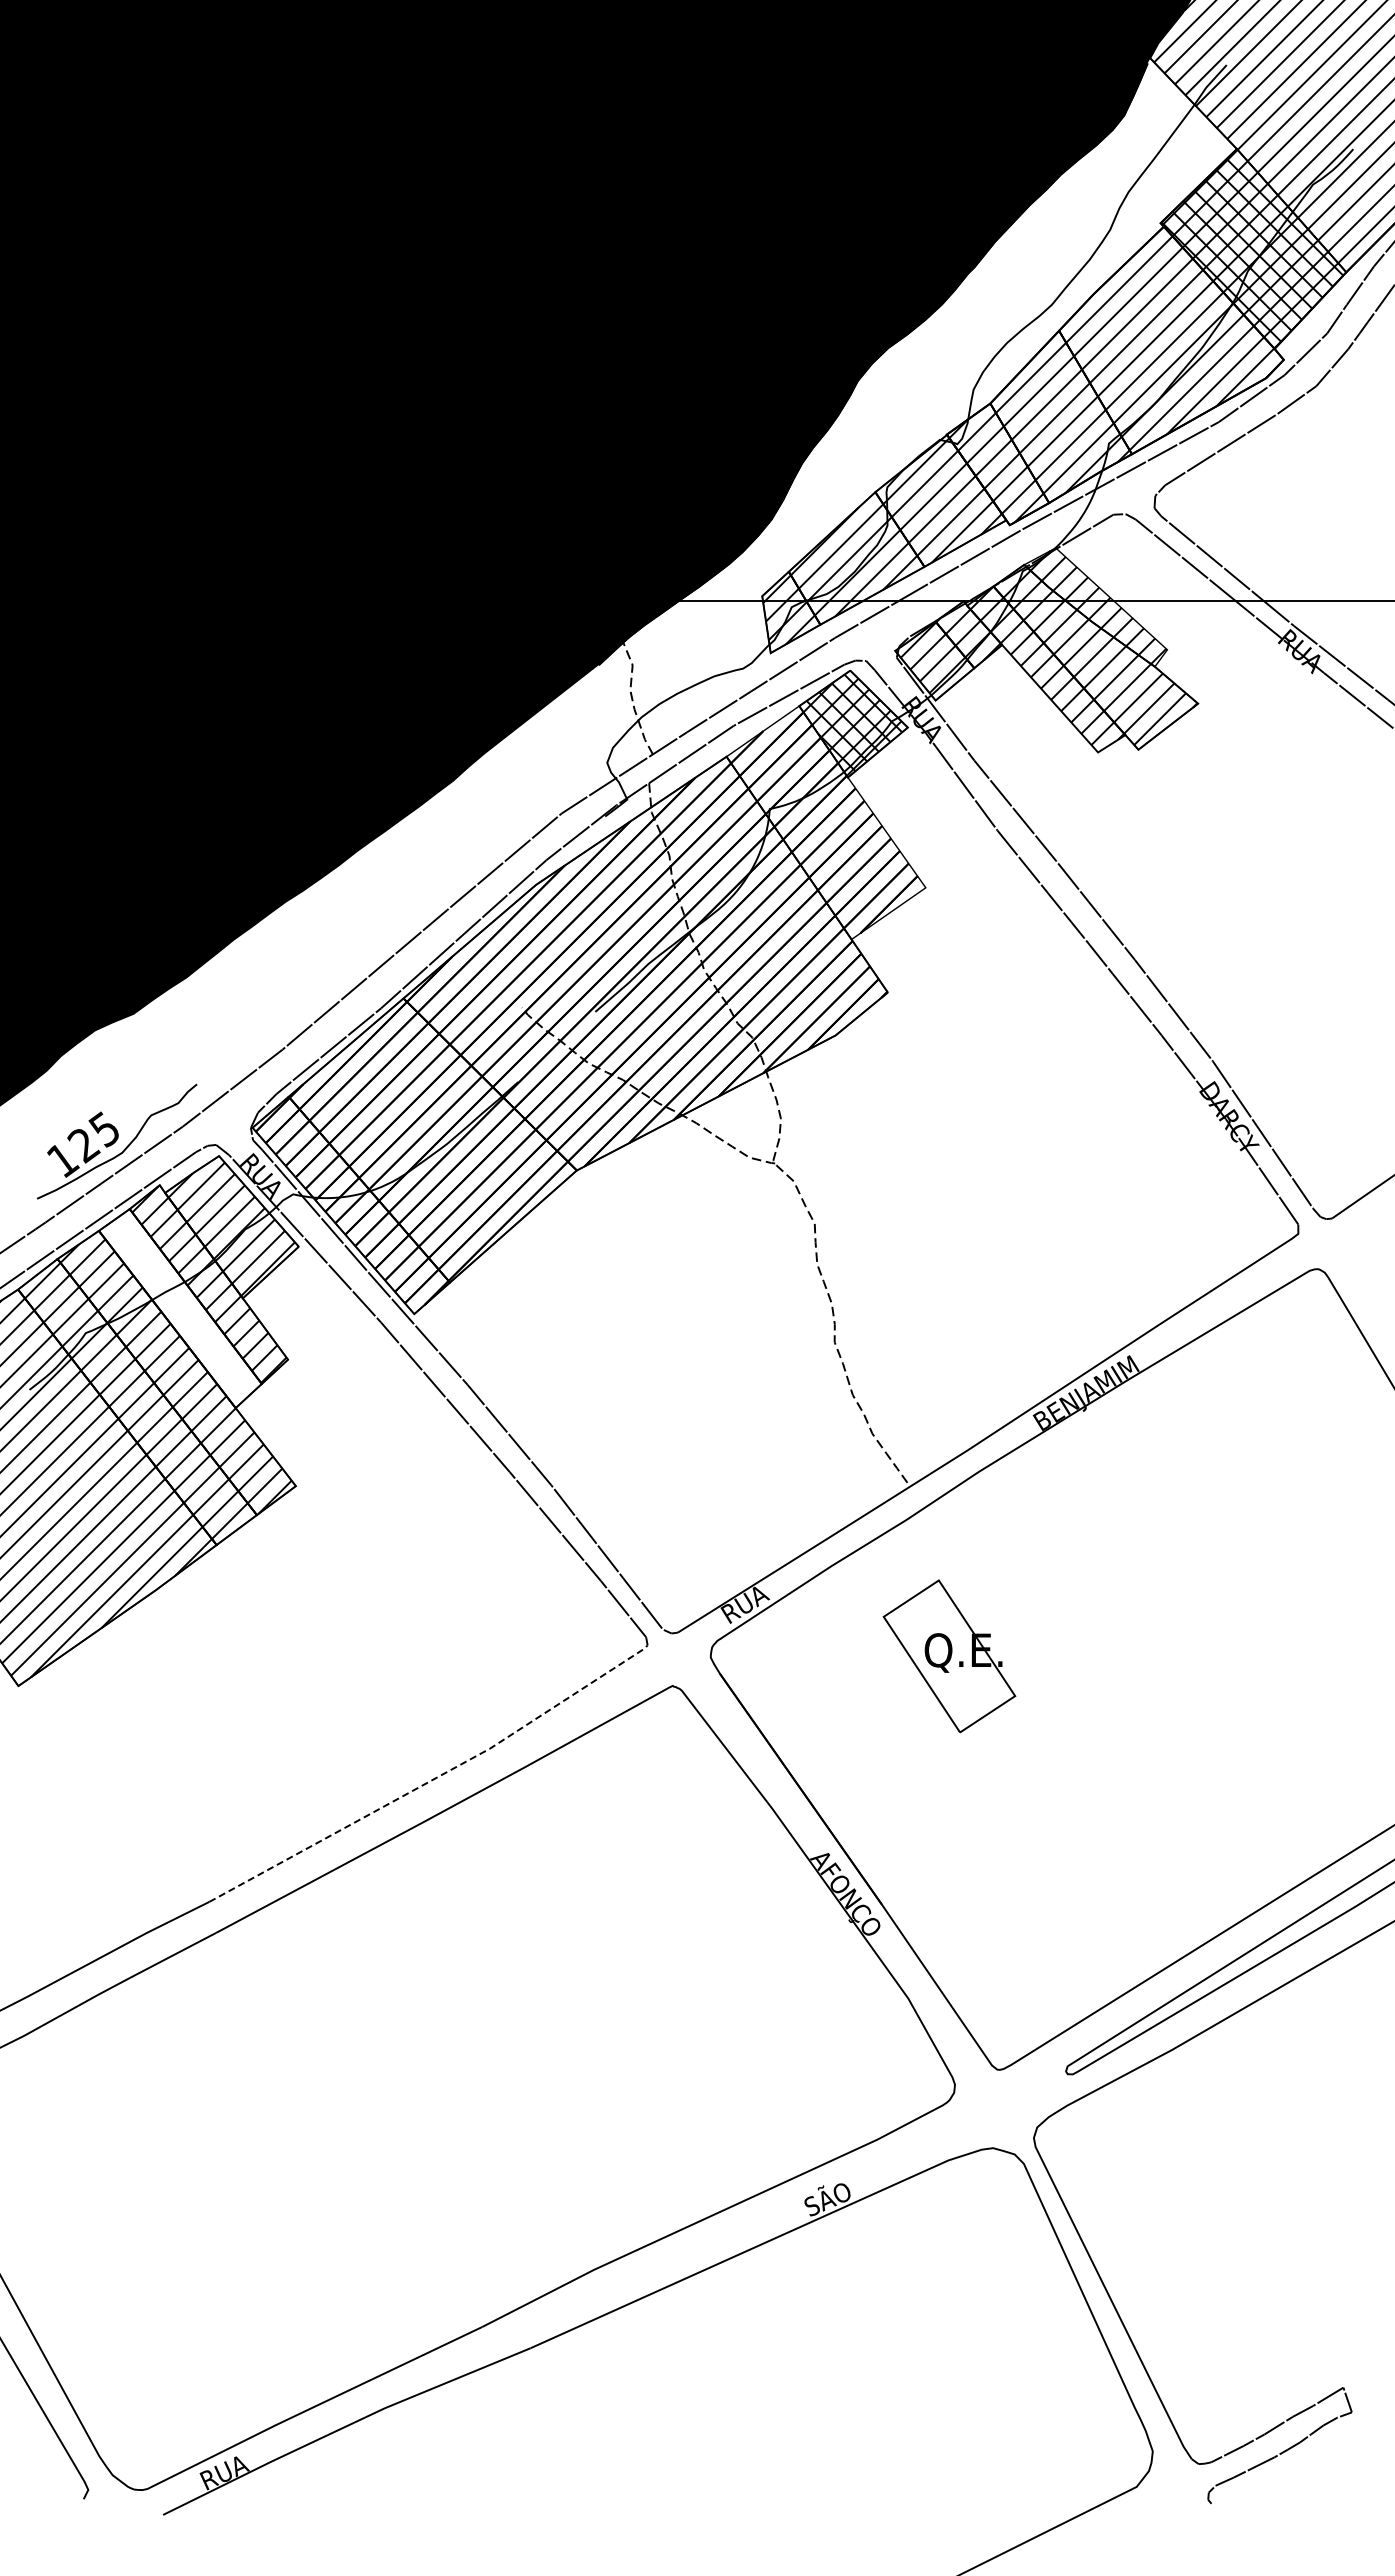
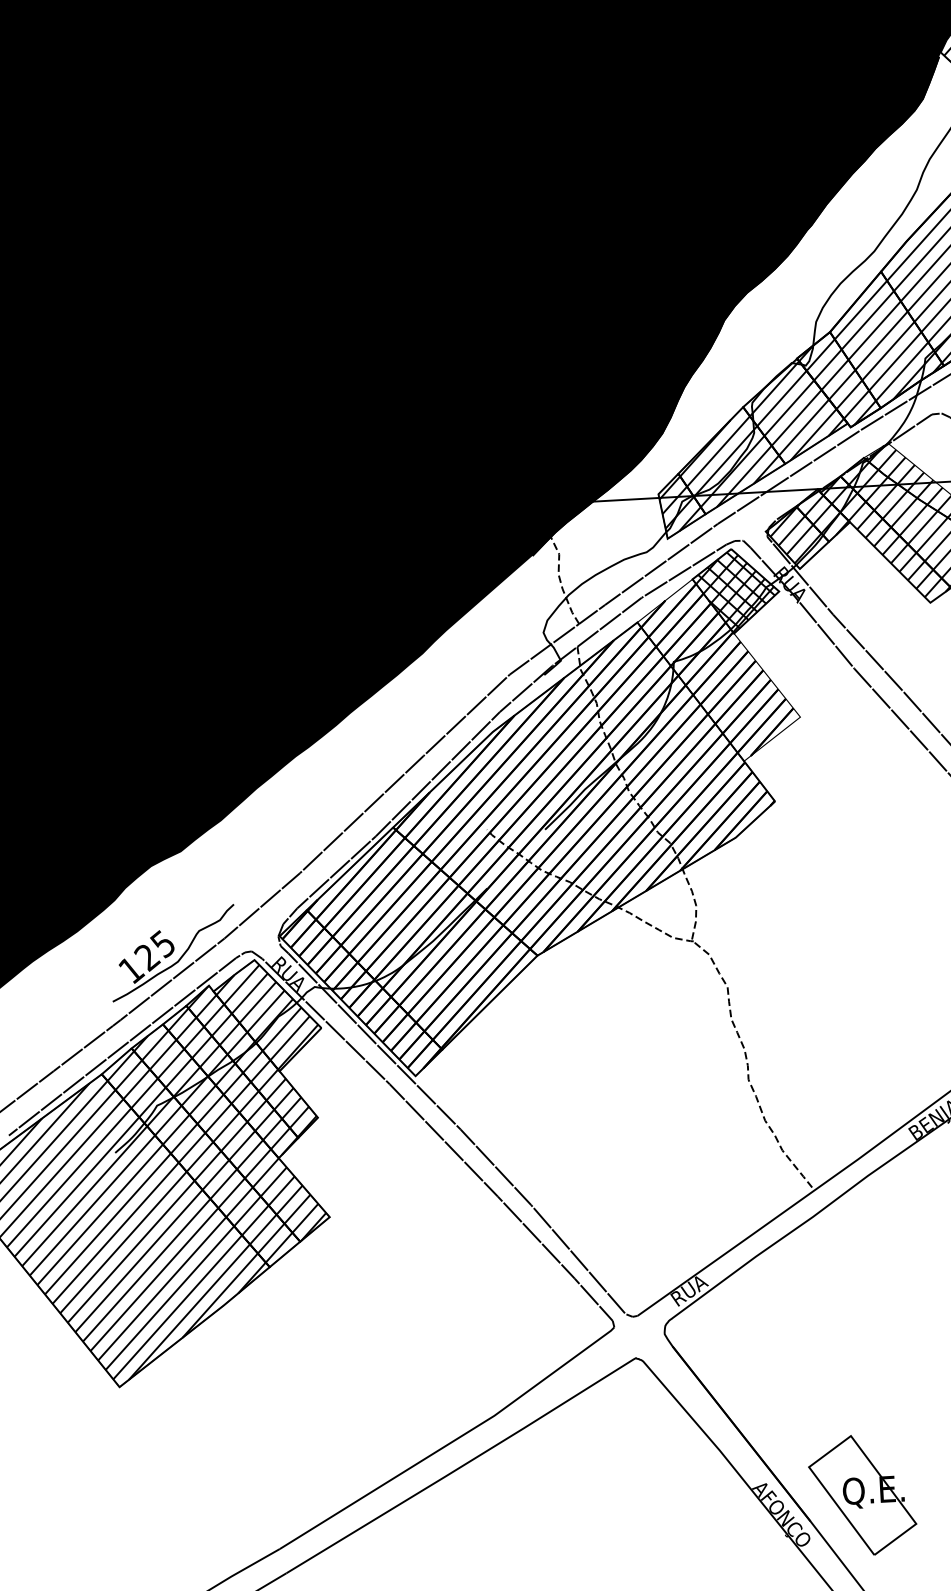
hatch: (183, 1308) -> (233, 1081), added
part: (949, 1655) -> (862, 1494), moved
line: (433, 1779) -> (451, 1442), dashed -> solid

